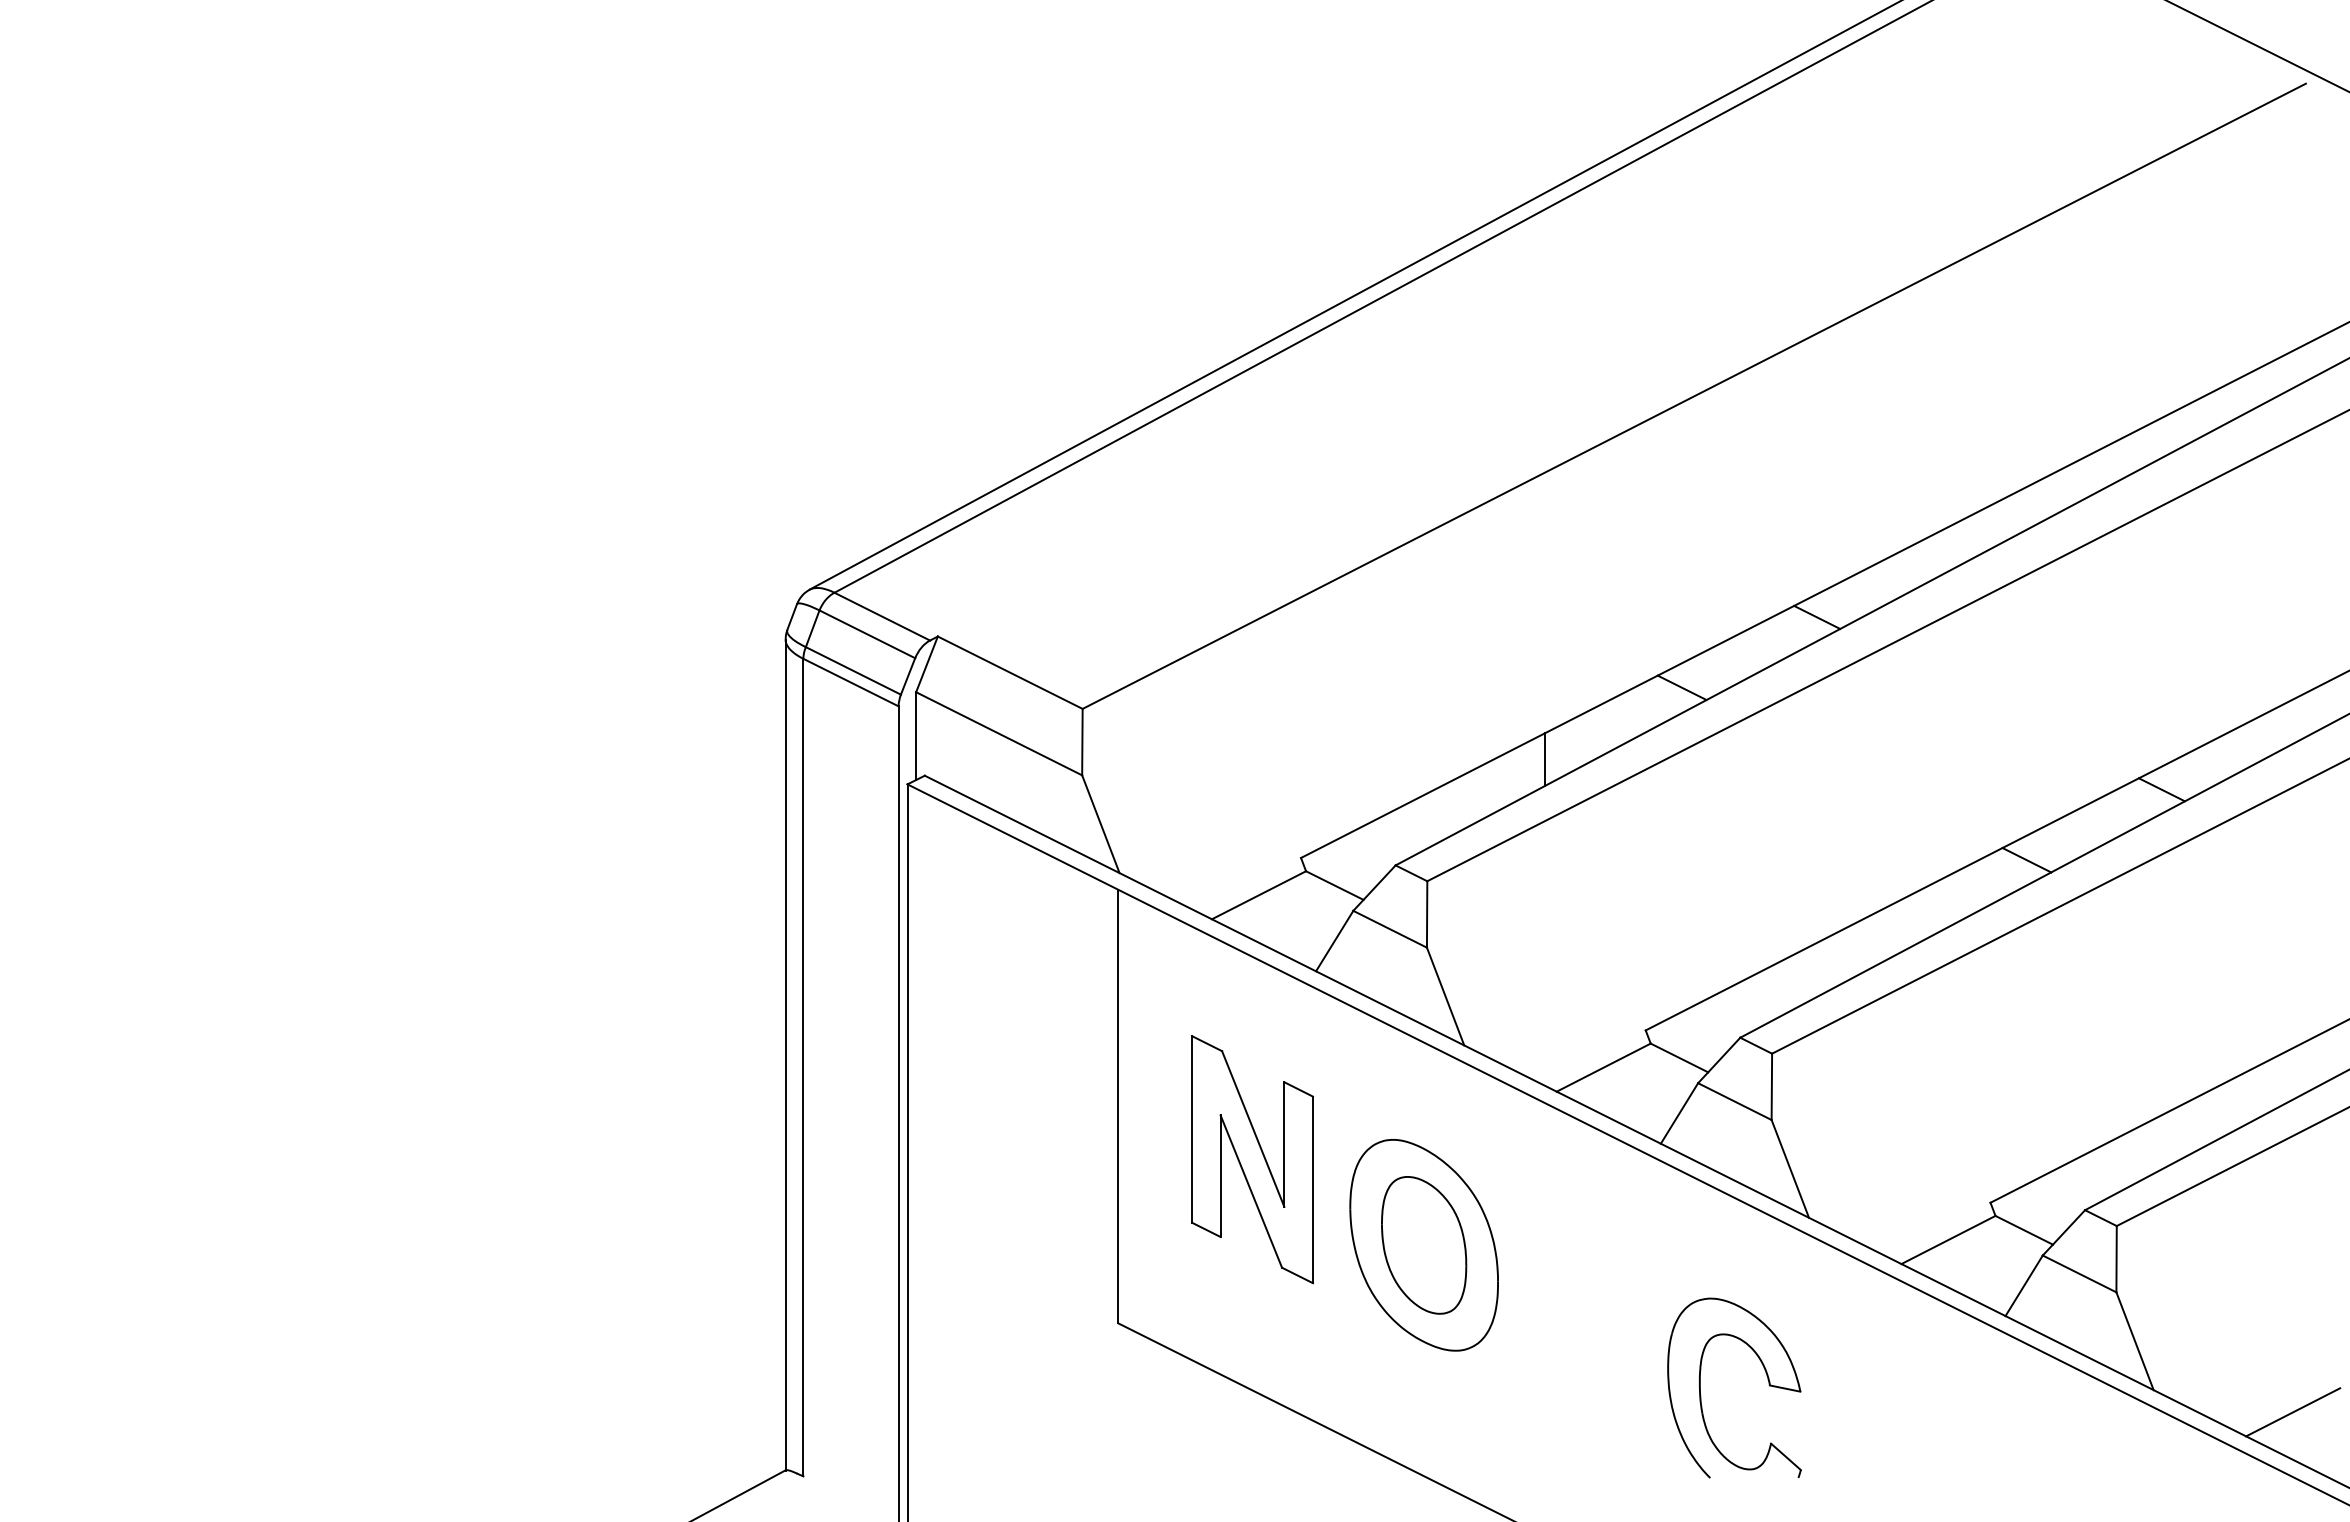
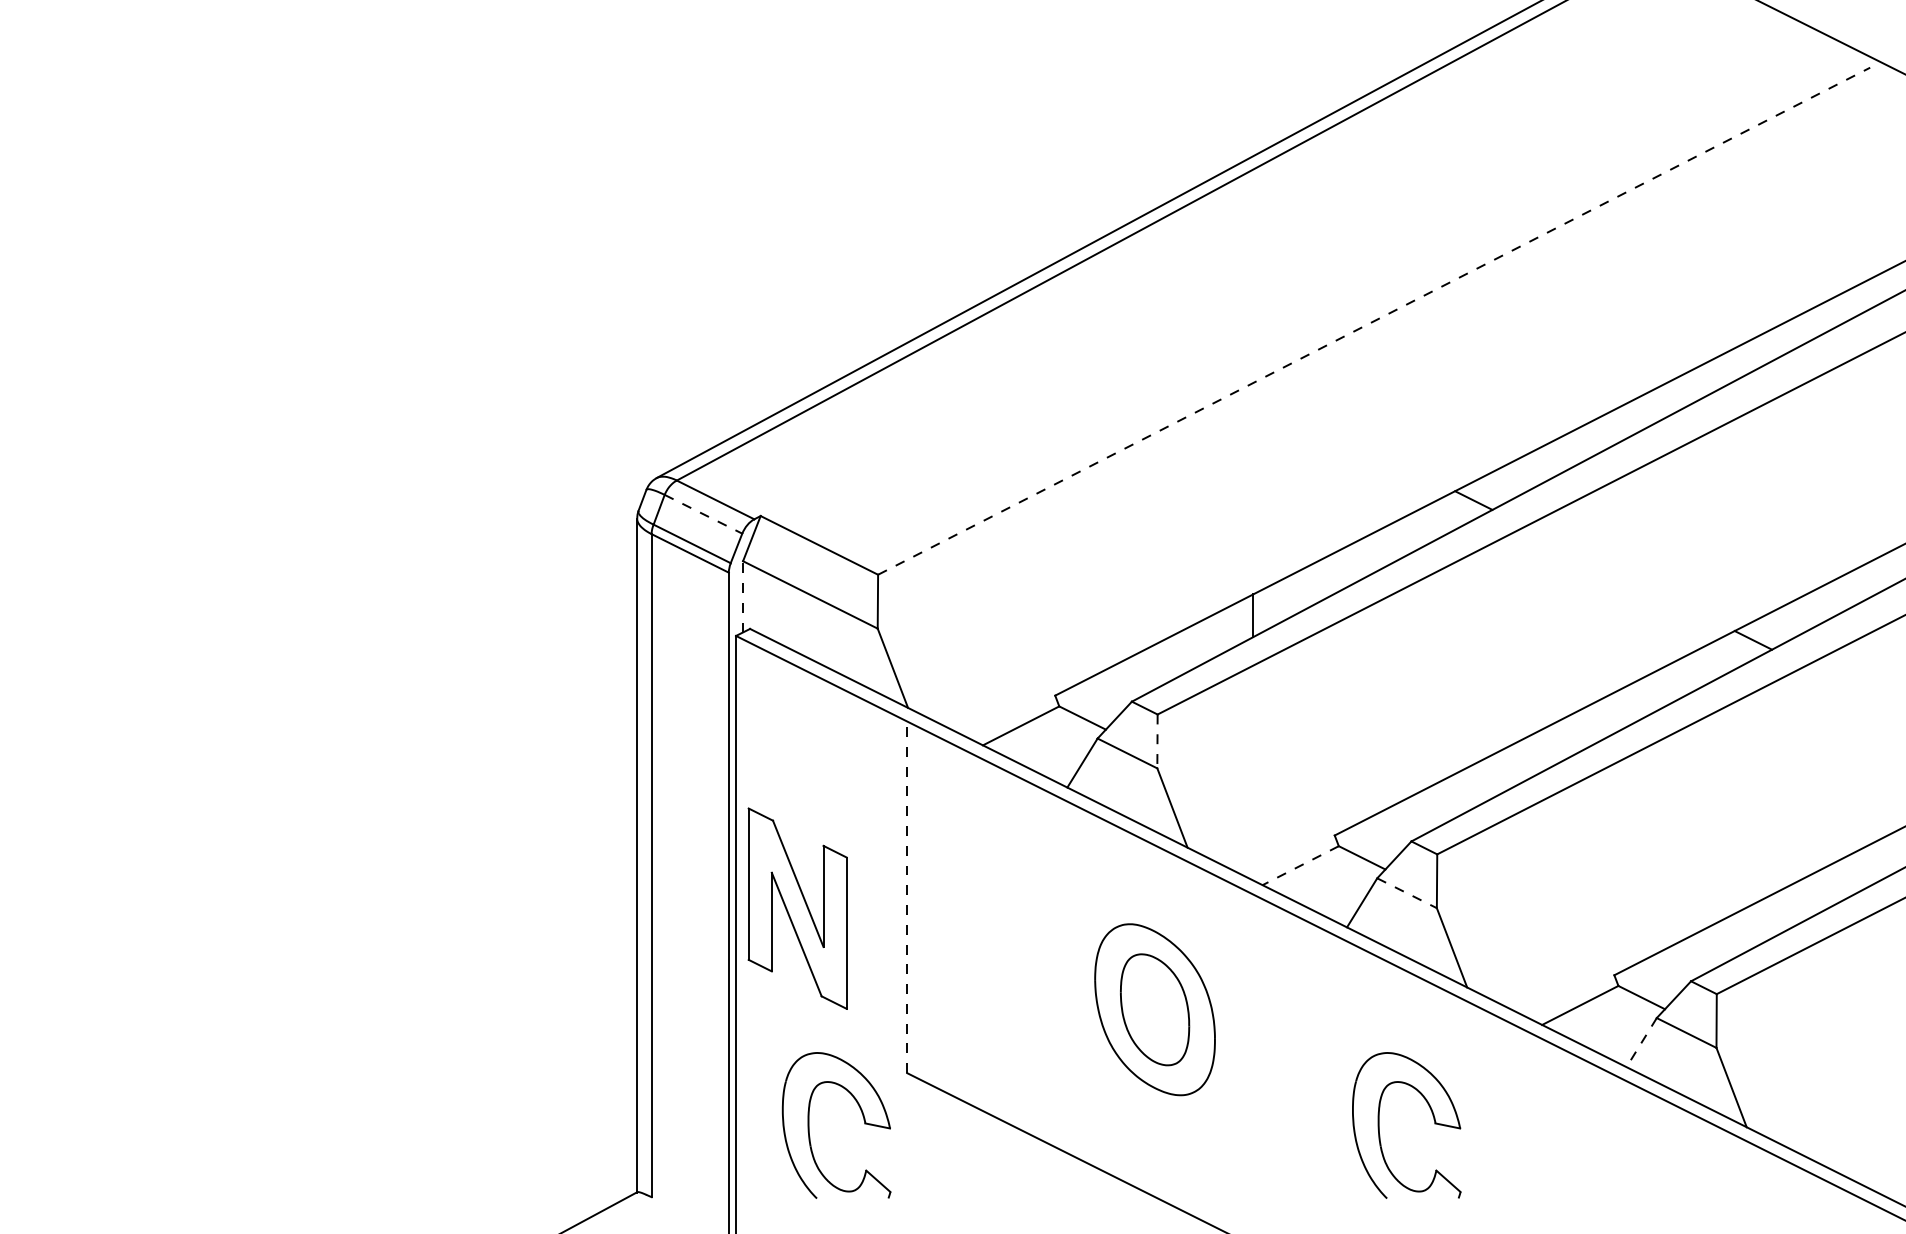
line: (1694, 396) -> (1374, 321), solid -> dashed
line: (867, 634) -> (703, 514), solid -> dashed
line: (1681, 687) -> (1363, 557), removed
line: (916, 736) -> (743, 597), solid -> dashed
line: (2026, 859) -> (1643, 696), removed
line: (1427, 914) -> (1157, 741), solid -> dashed
line: (1603, 1067) -> (1300, 865), solid -> dashed
line: (1735, 1101) -> (1407, 893), solid -> dashed
line: (1118, 1106) -> (907, 897), solid -> dashed
part: (1252, 1159) -> (797, 908), moved
line: (2024, 1285) -> (1641, 1042), solid -> dashed
part: (1063, 1376) -> (862, 1116), added
line: (2293, 1412) -> (1860, 1145), removed

